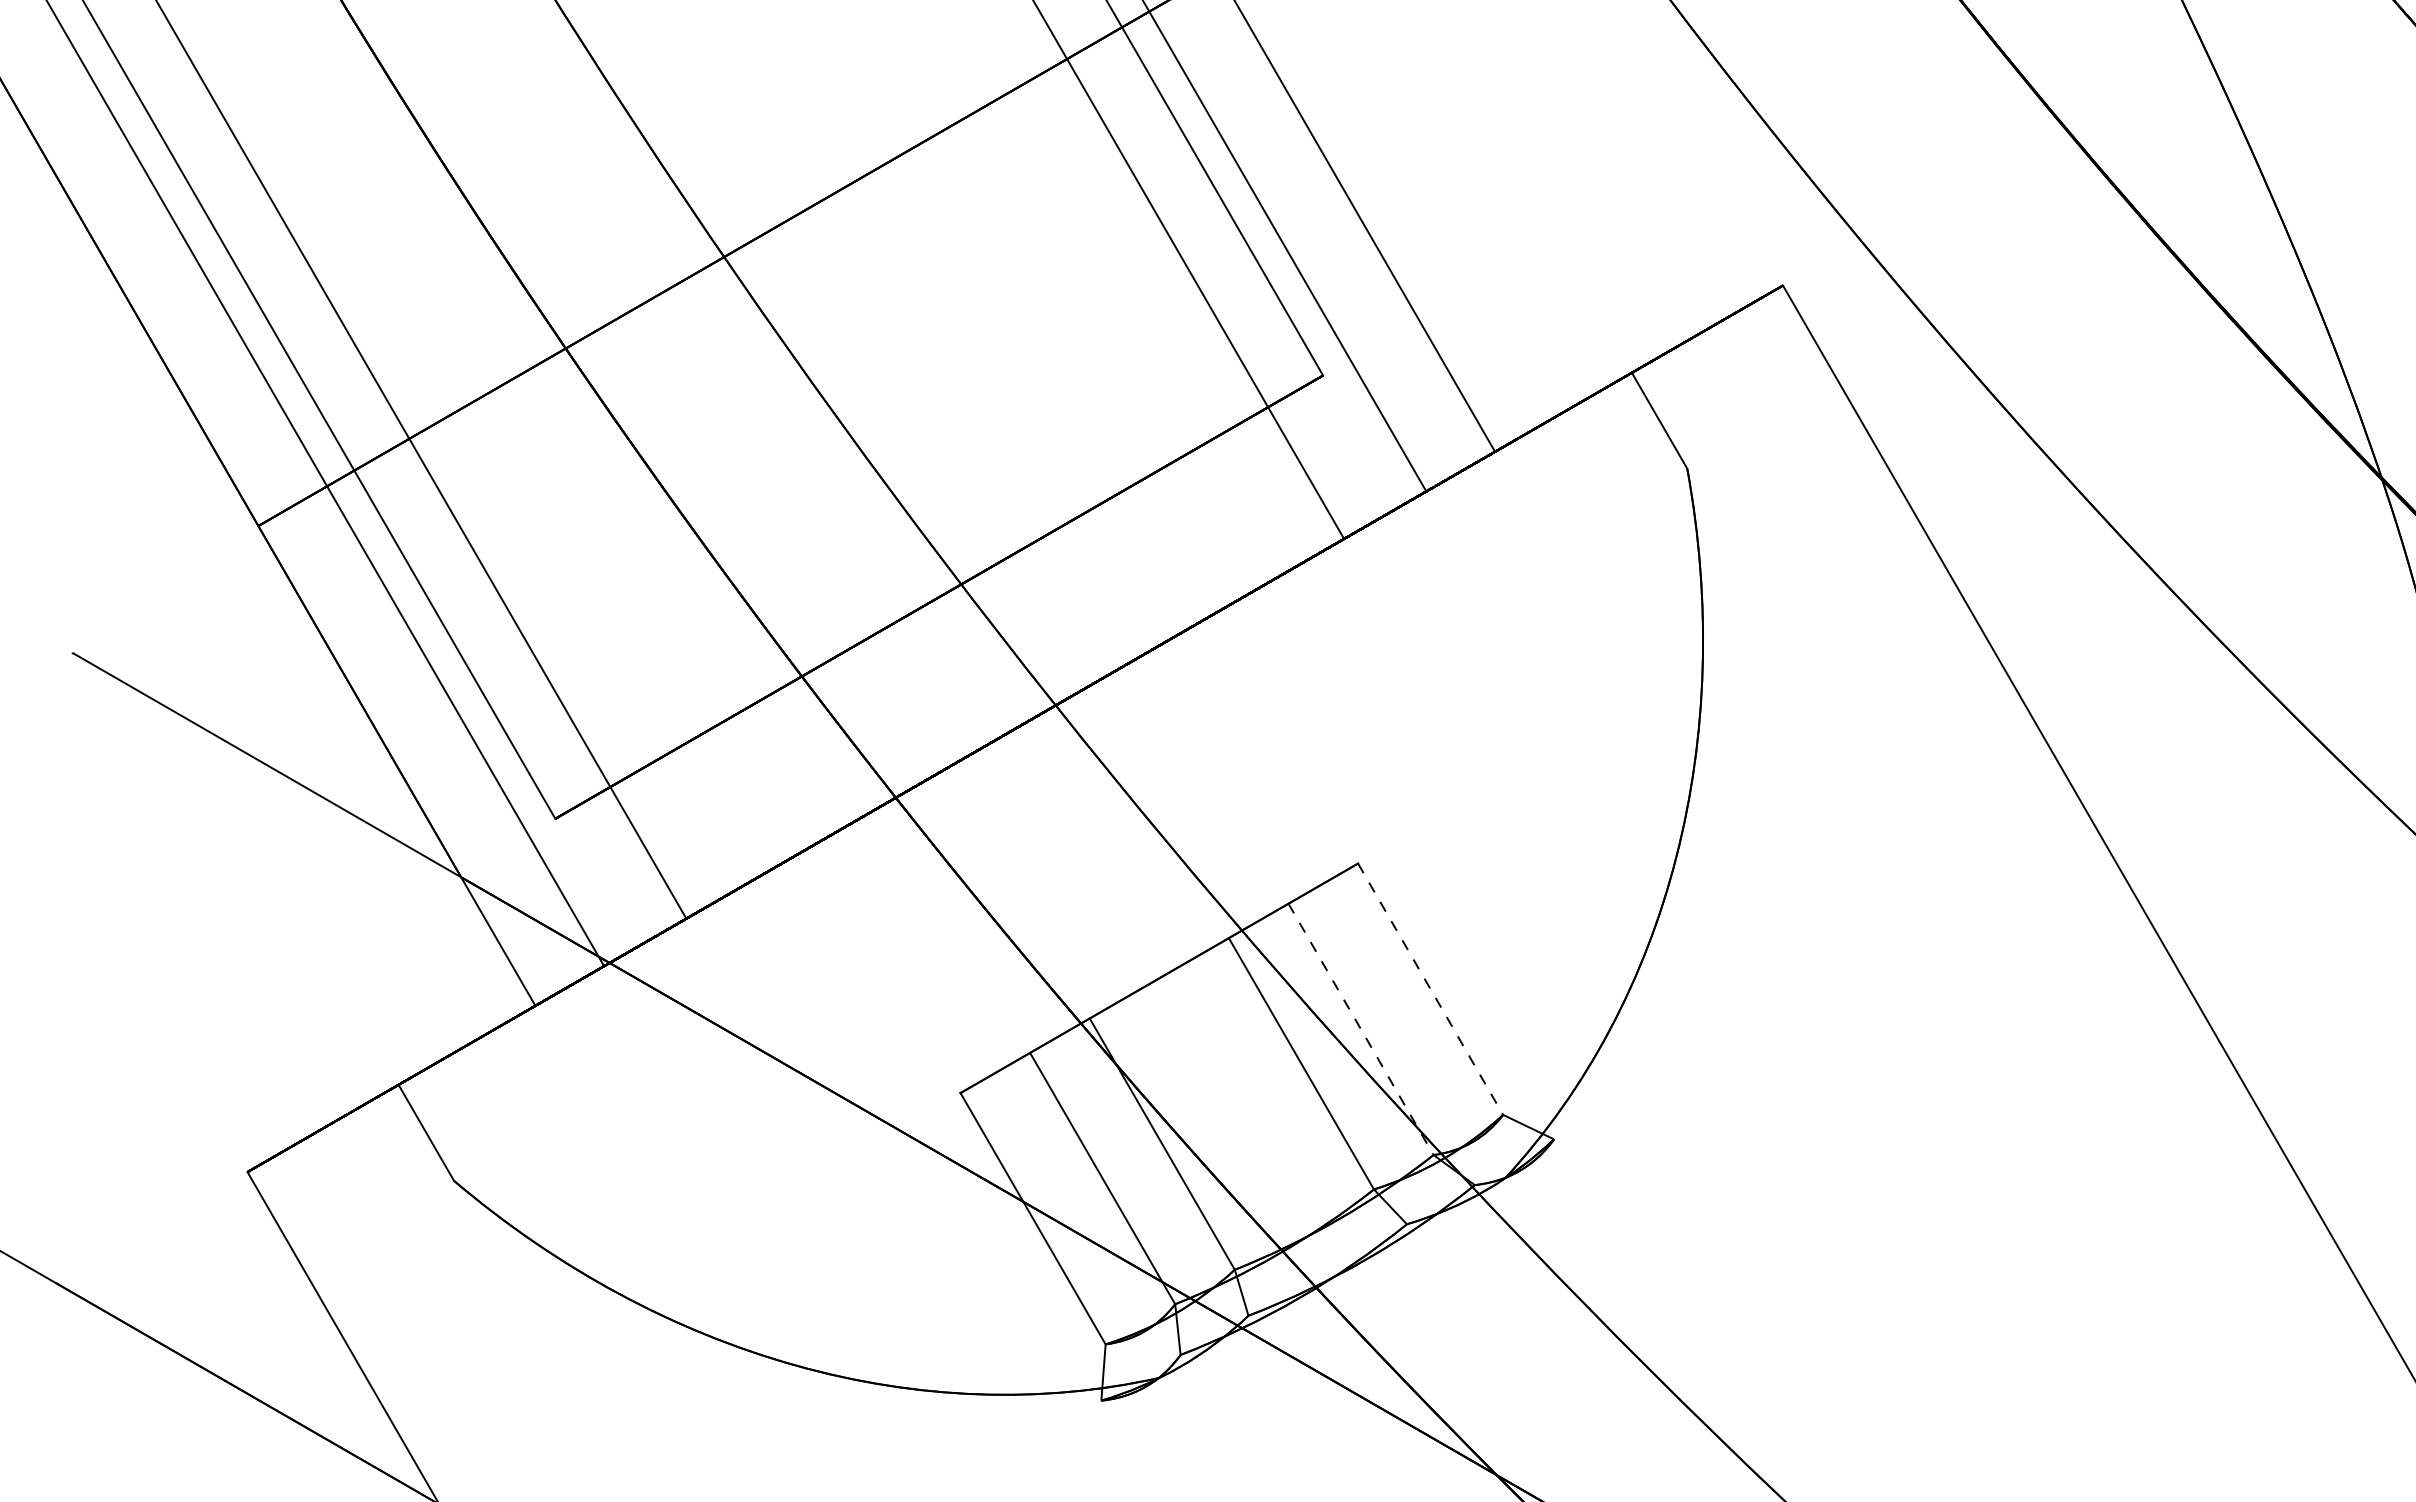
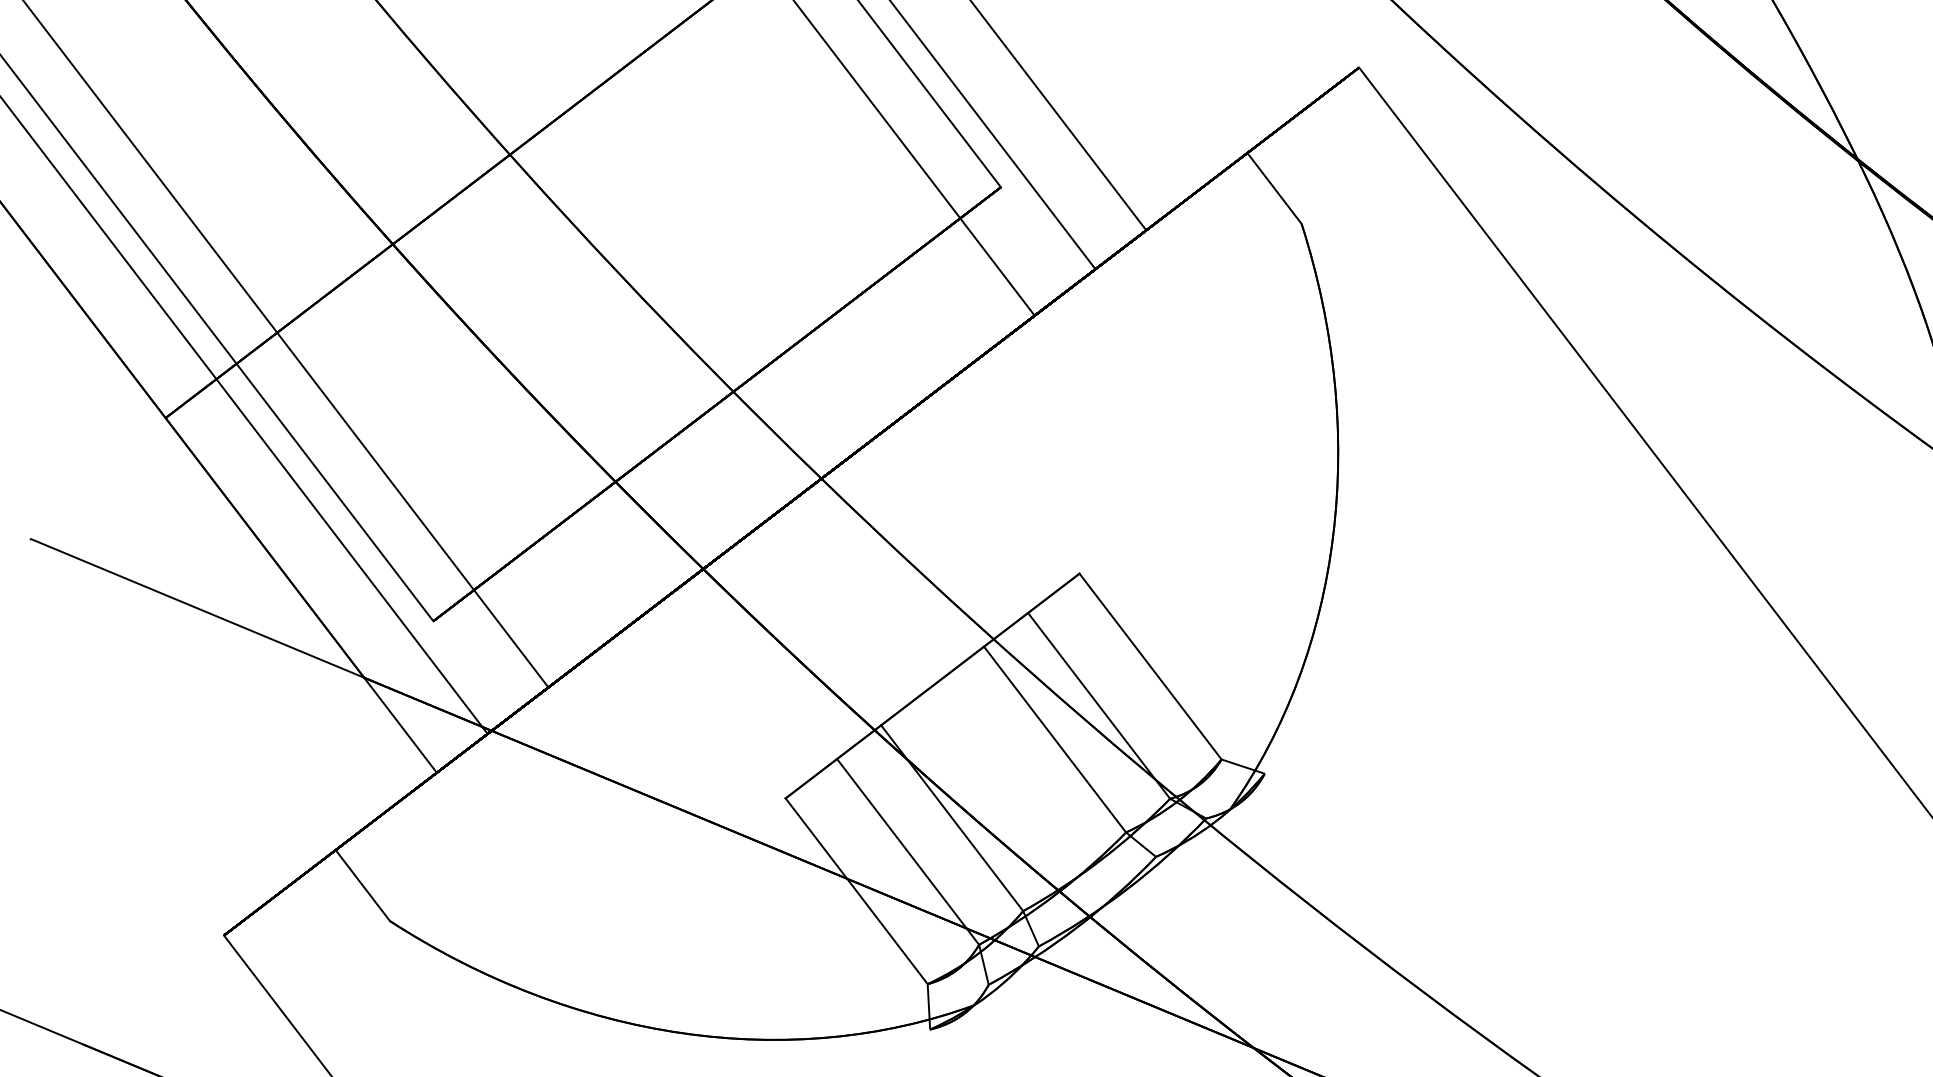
line: (1430, 989) -> (1150, 666), dashed -> solid
line: (1361, 1029) -> (1099, 705), dashed -> solid

